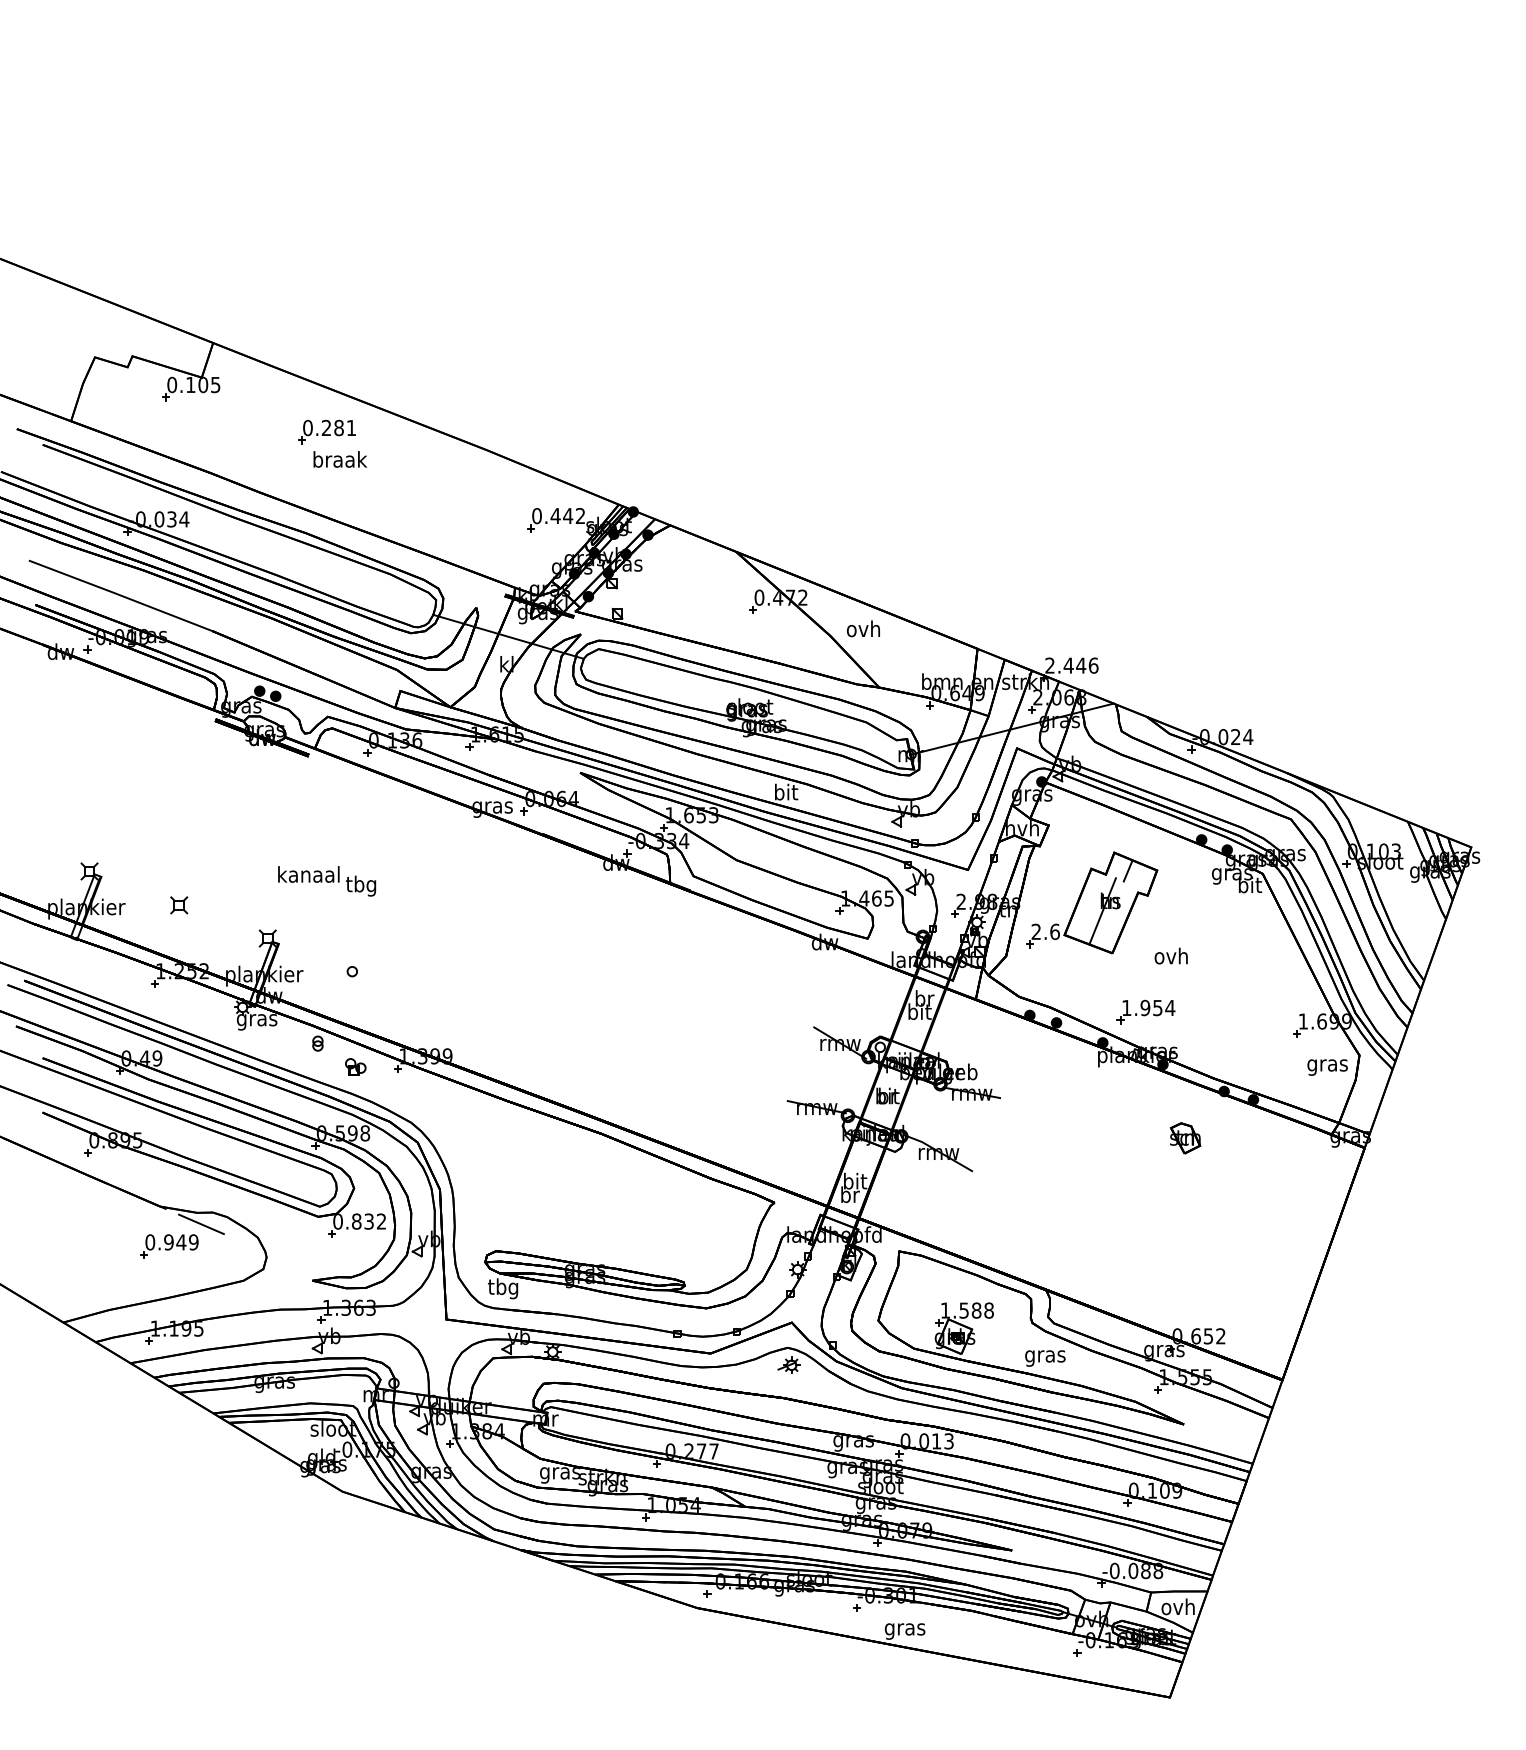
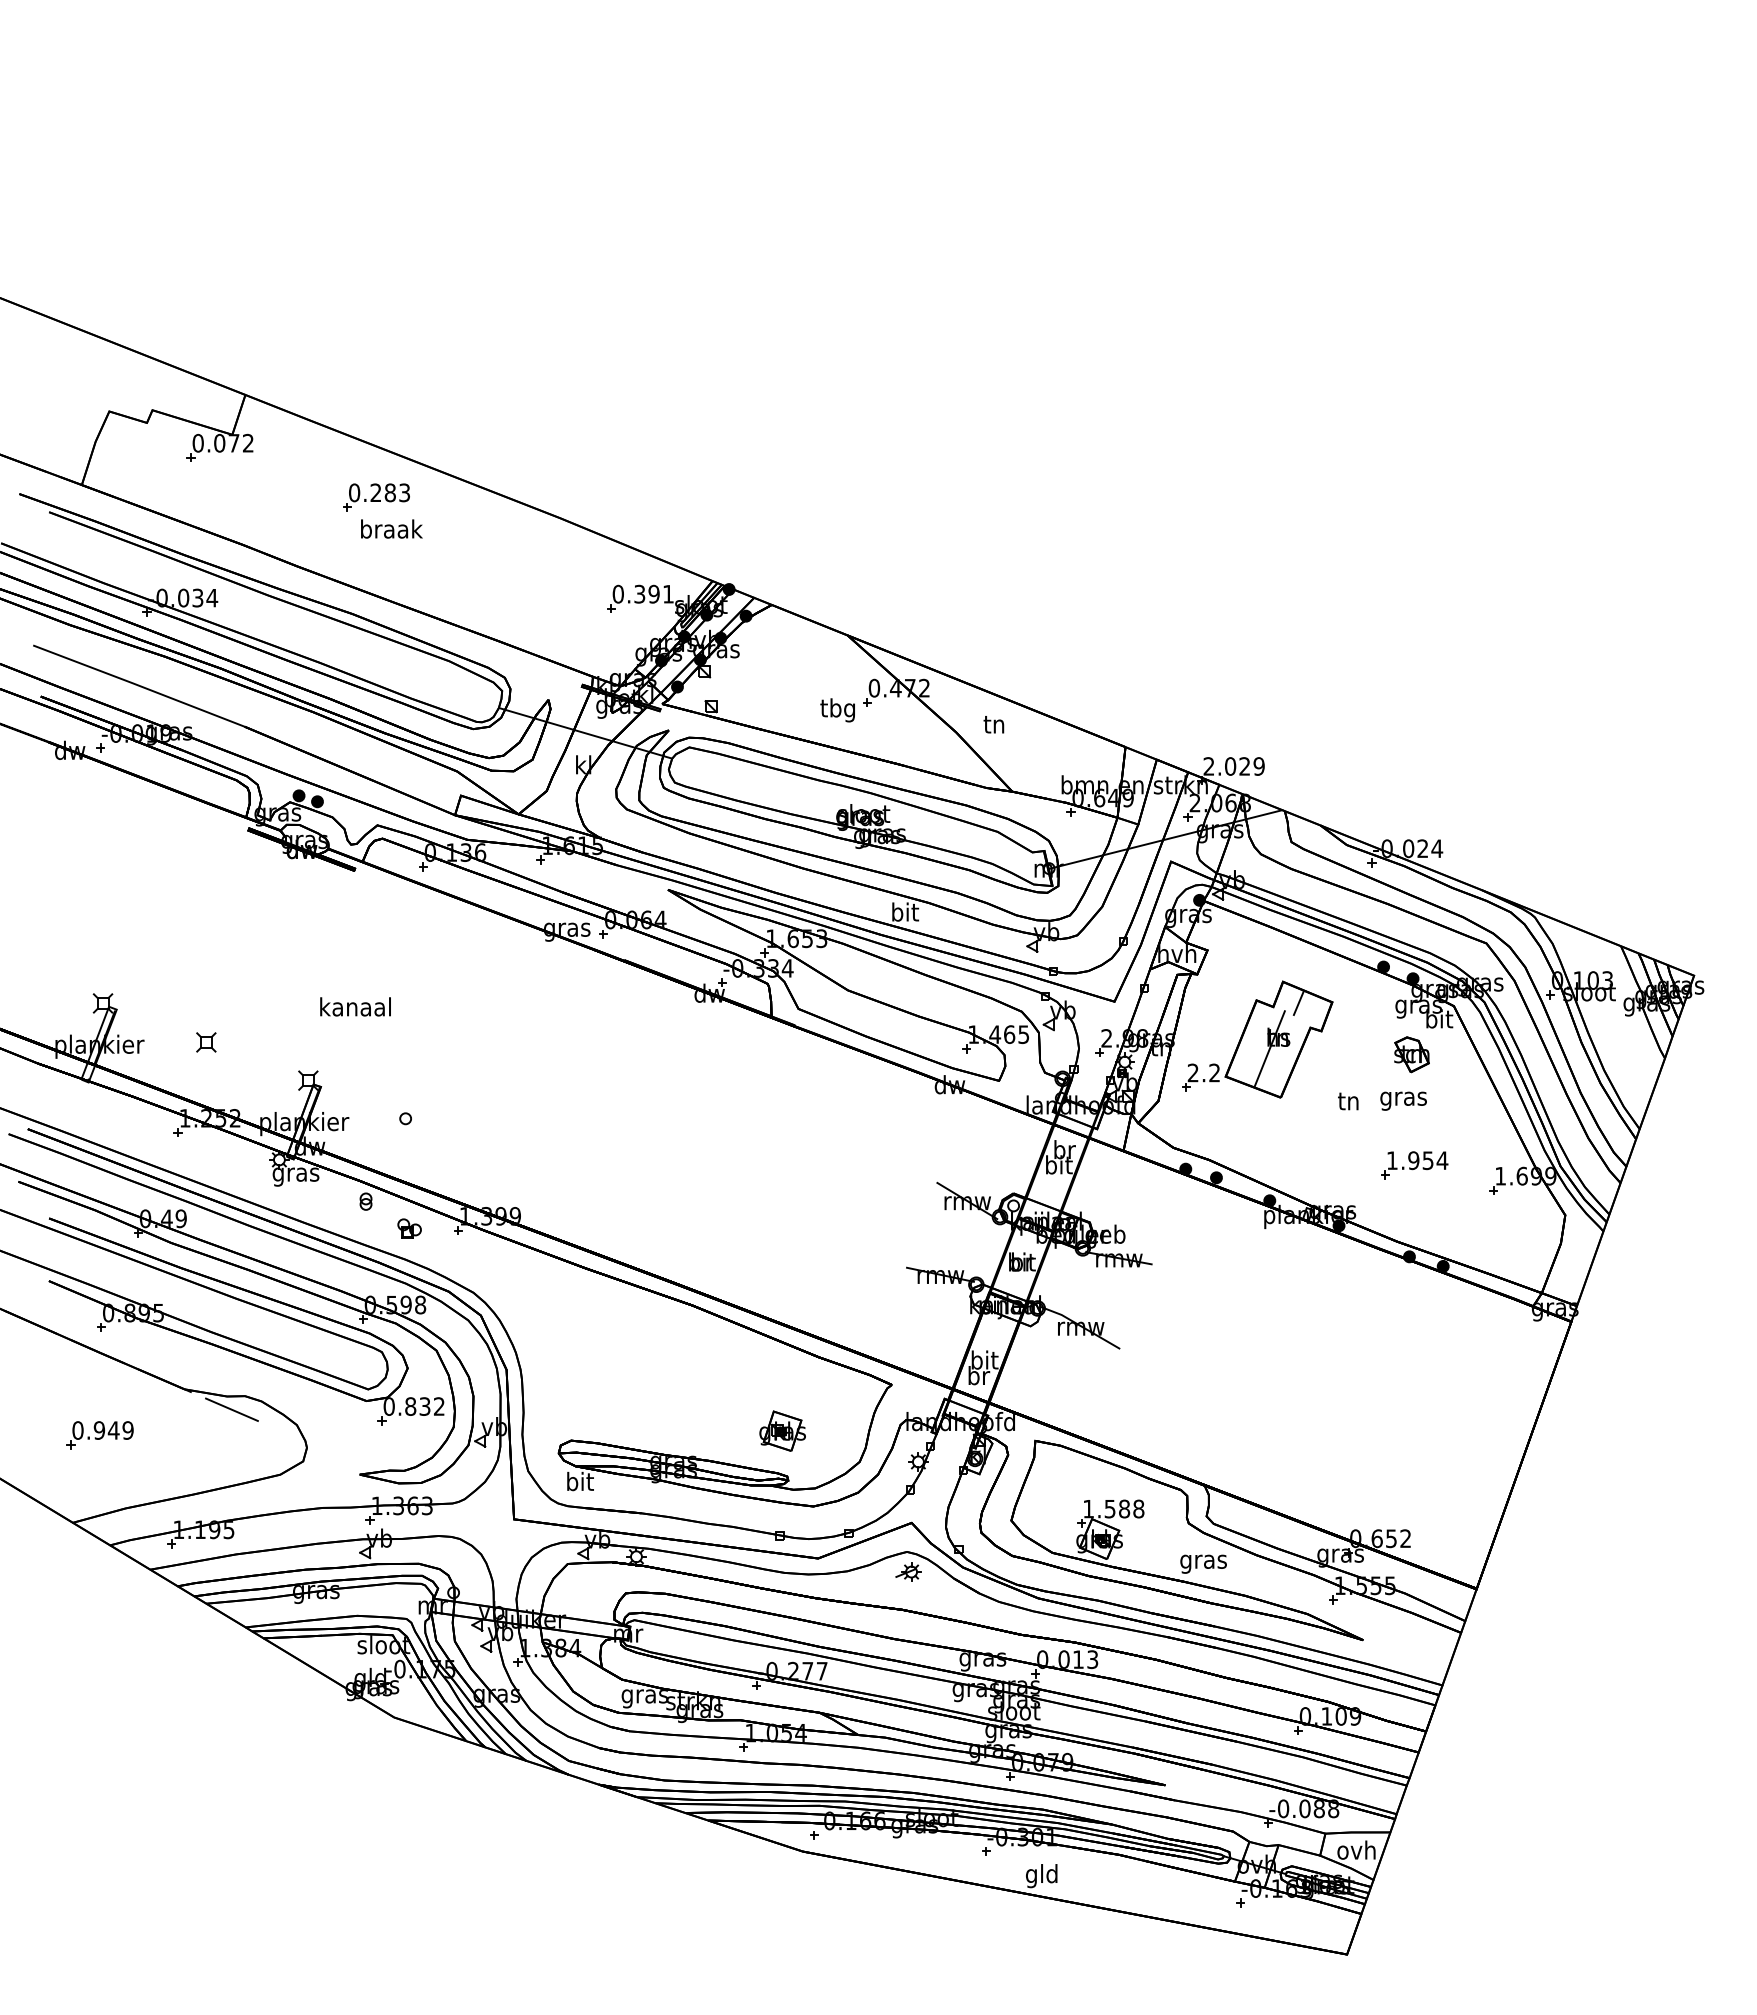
text: (202, 384) -> (233, 442), 0.105 -> 0.072
text: (351, 427) -> (404, 492), 0.281 -> 0.283
text: (567, 515) -> (653, 593), 0.442 -> 0.391
text: (863, 628) -> (994, 723), ovh -> tn
text: (1080, 665) -> (1244, 766), 2.446 -> 2.029
text: (360, 886) -> (837, 710), moved
text: (1054, 931) -> (1214, 1072), 2.6 -> 2.2
text: (1171, 955) -> (1348, 1100), ovh -> tn
part: (1146, 1012) -> (1414, 1165), moved
text: (1327, 1066) -> (1403, 1100), moved
part: (1185, 1138) -> (1411, 1054), moved
part: (679, 1242) -> (782, 1430), added
part: (168, 1246) -> (99, 1435), moved
text: (502, 1288) -> (578, 1483), tbg -> bit
text: (904, 1629) -> (1041, 1876), gras -> gld

